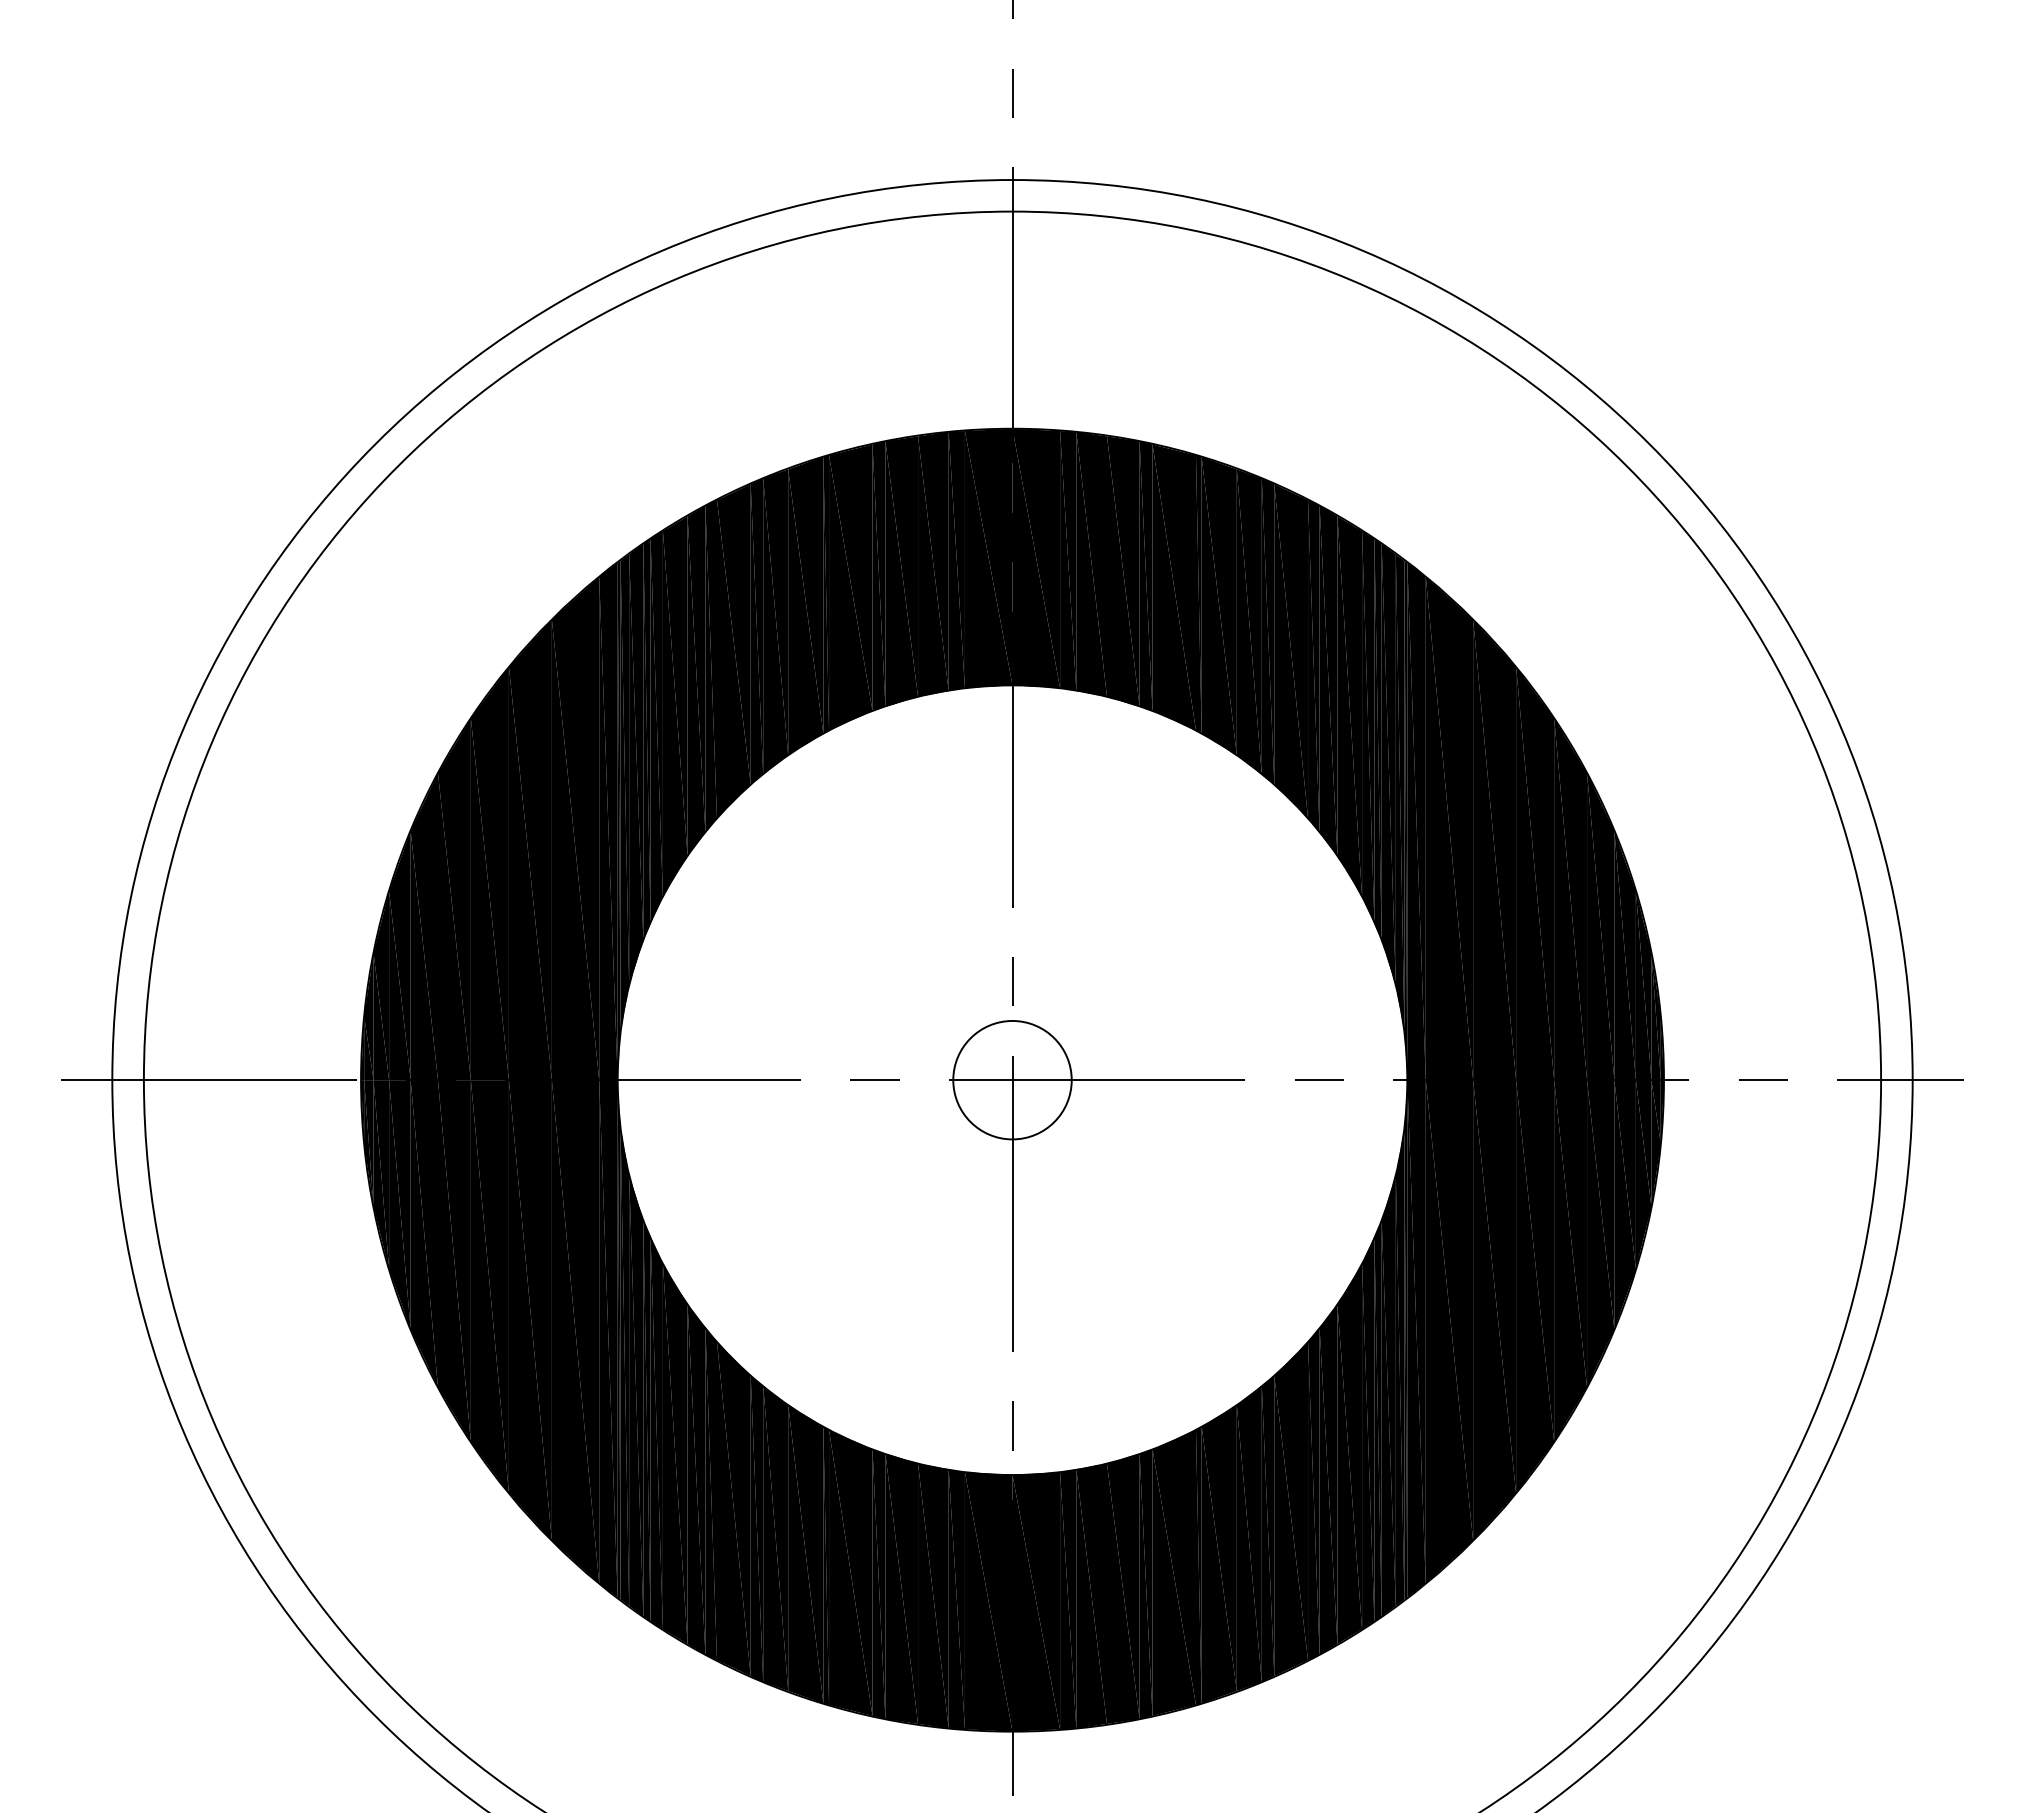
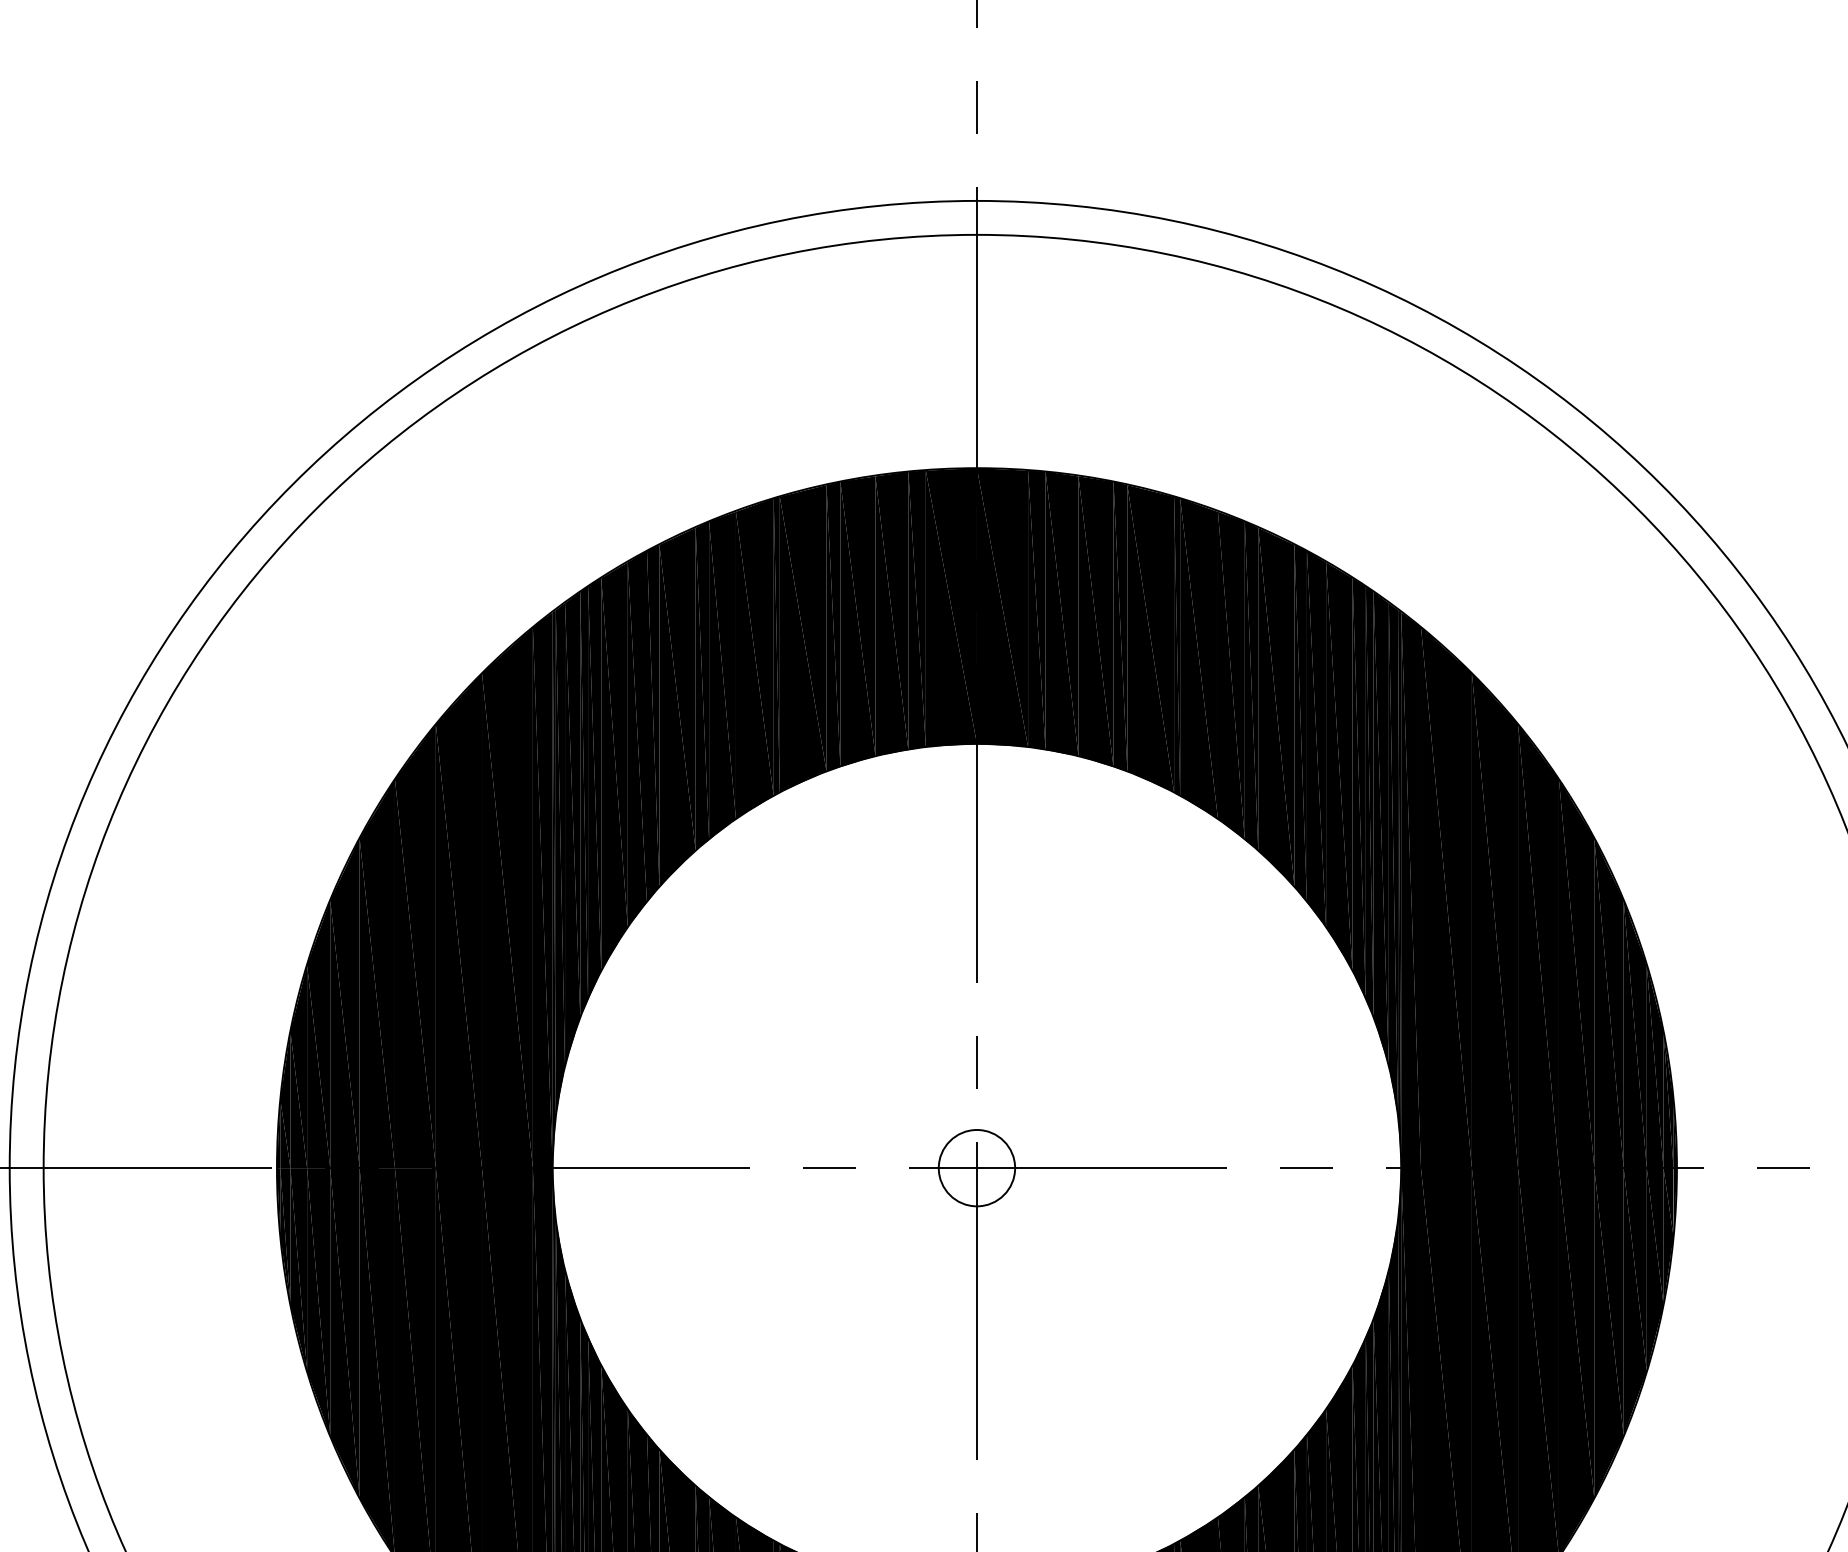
circle: (1012, 1079) -> (976, 1167), size x0.6

